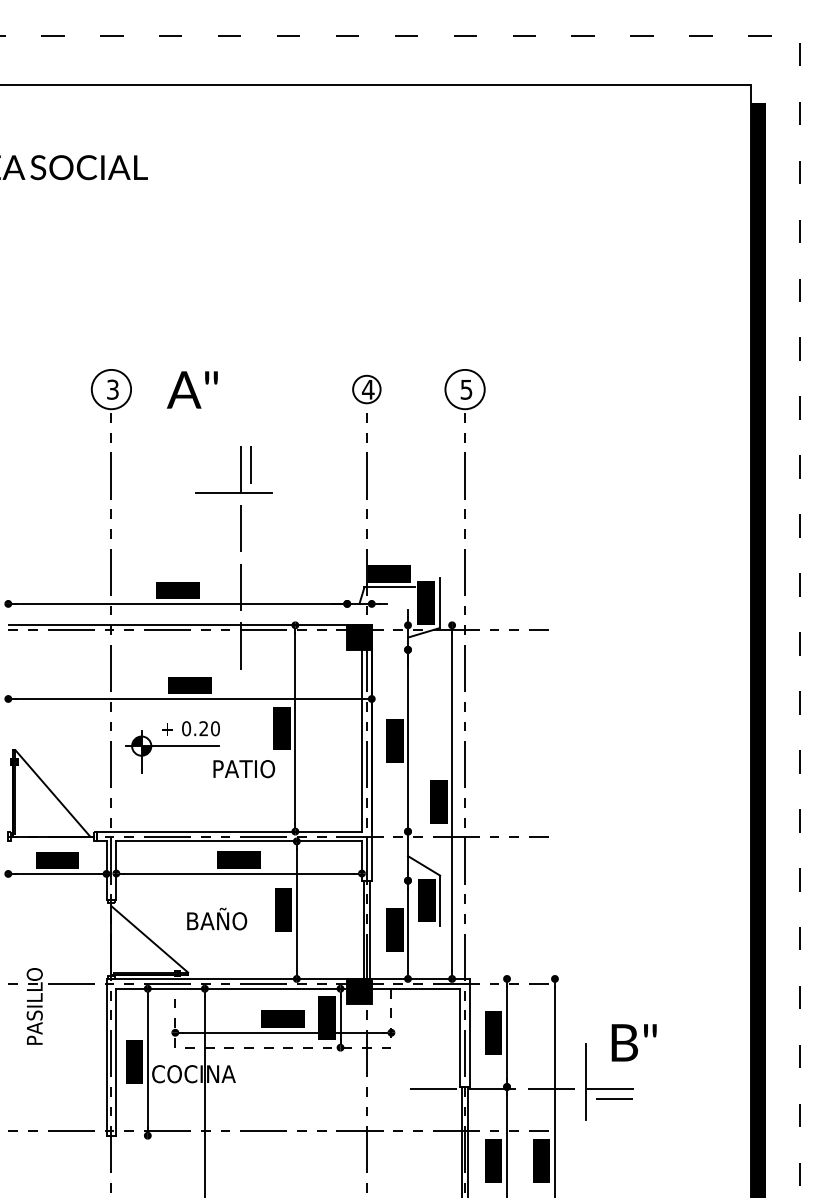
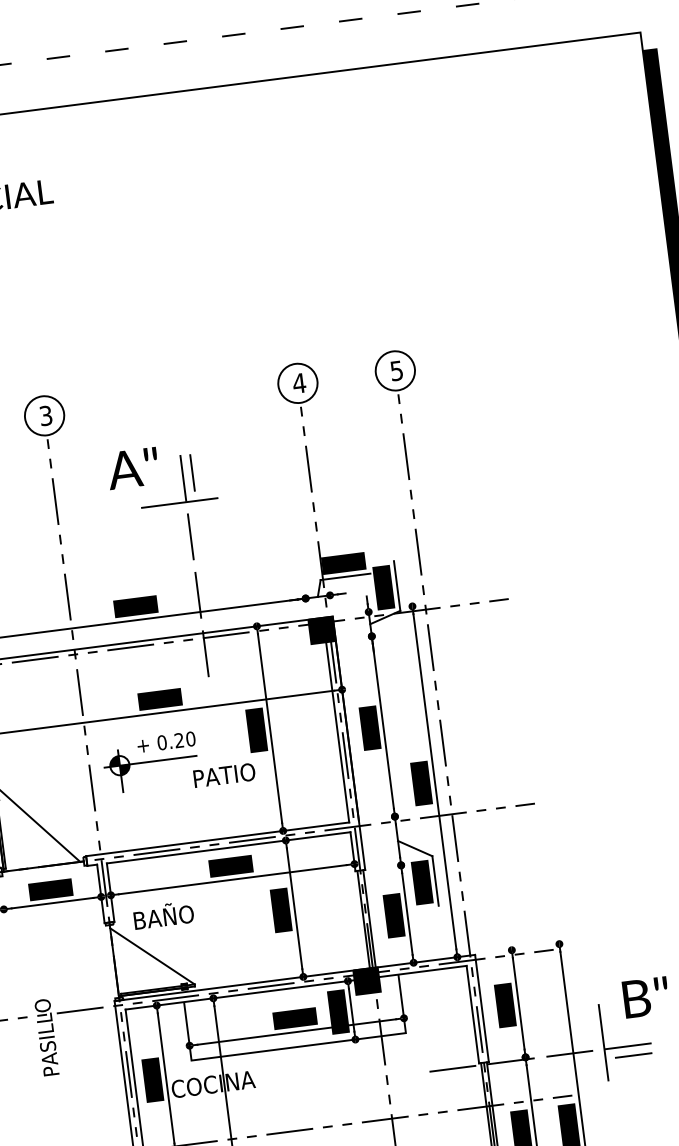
text: (192, 389) -> (132, 467), moved
circle: (366, 389) -> (297, 383), size x1.43
text: (217, 918) -> (163, 914), moved
line: (282, 1047) -> (297, 1046), dashed -> solid

